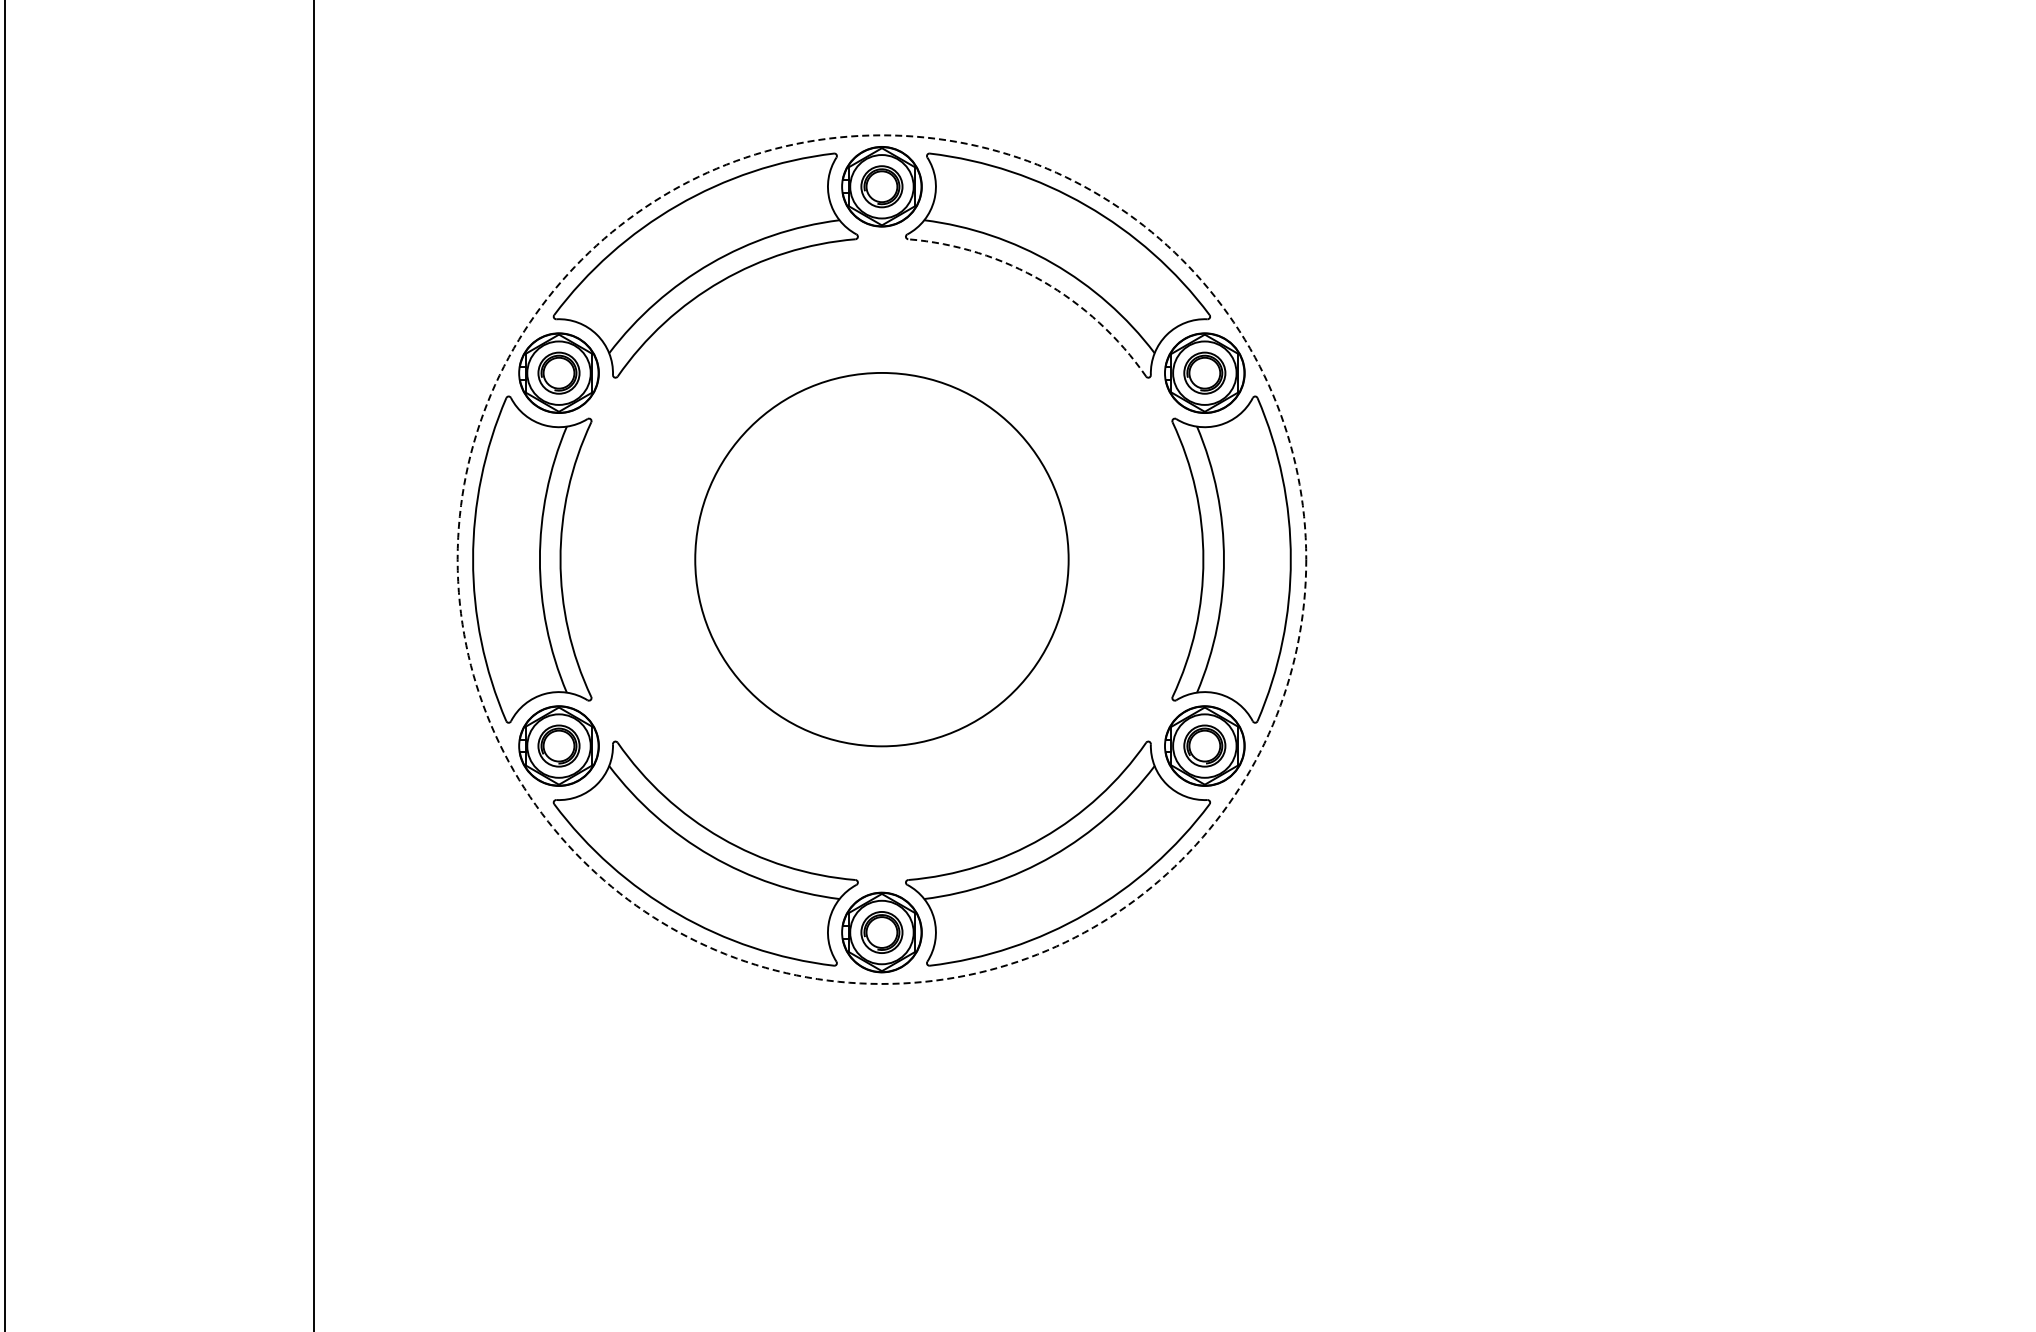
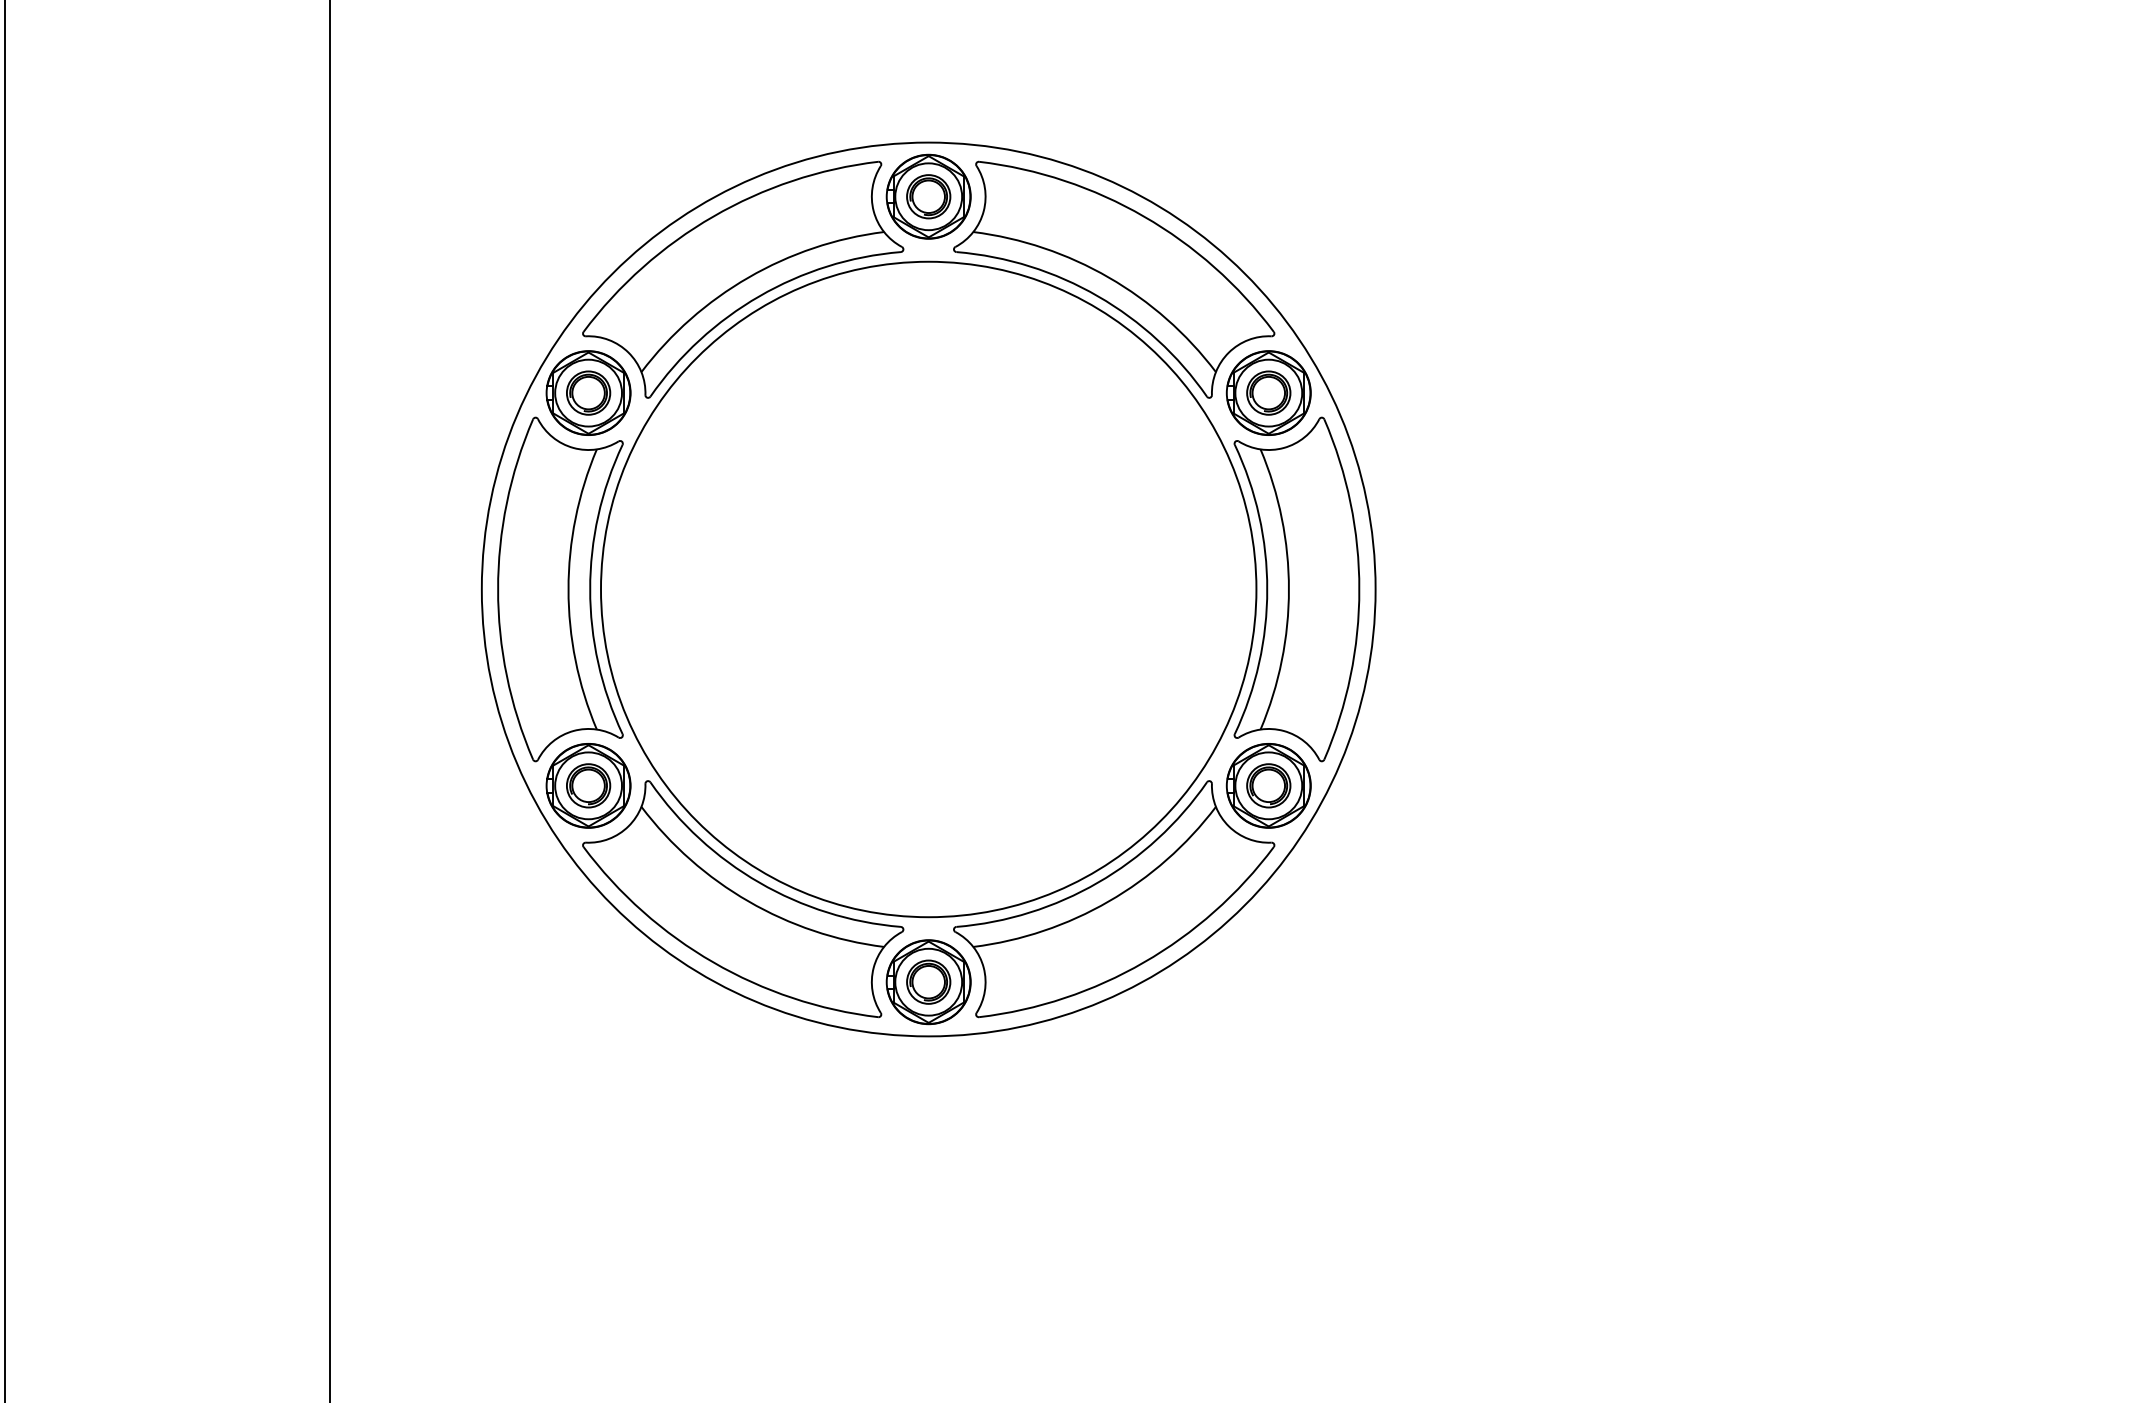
arc: (1042, 281) -> (1097, 296), dashed -> solid
circle: (881, 559) -> (928, 589), dashed -> solid
circle: (881, 559) -> (928, 589), size x1.67

